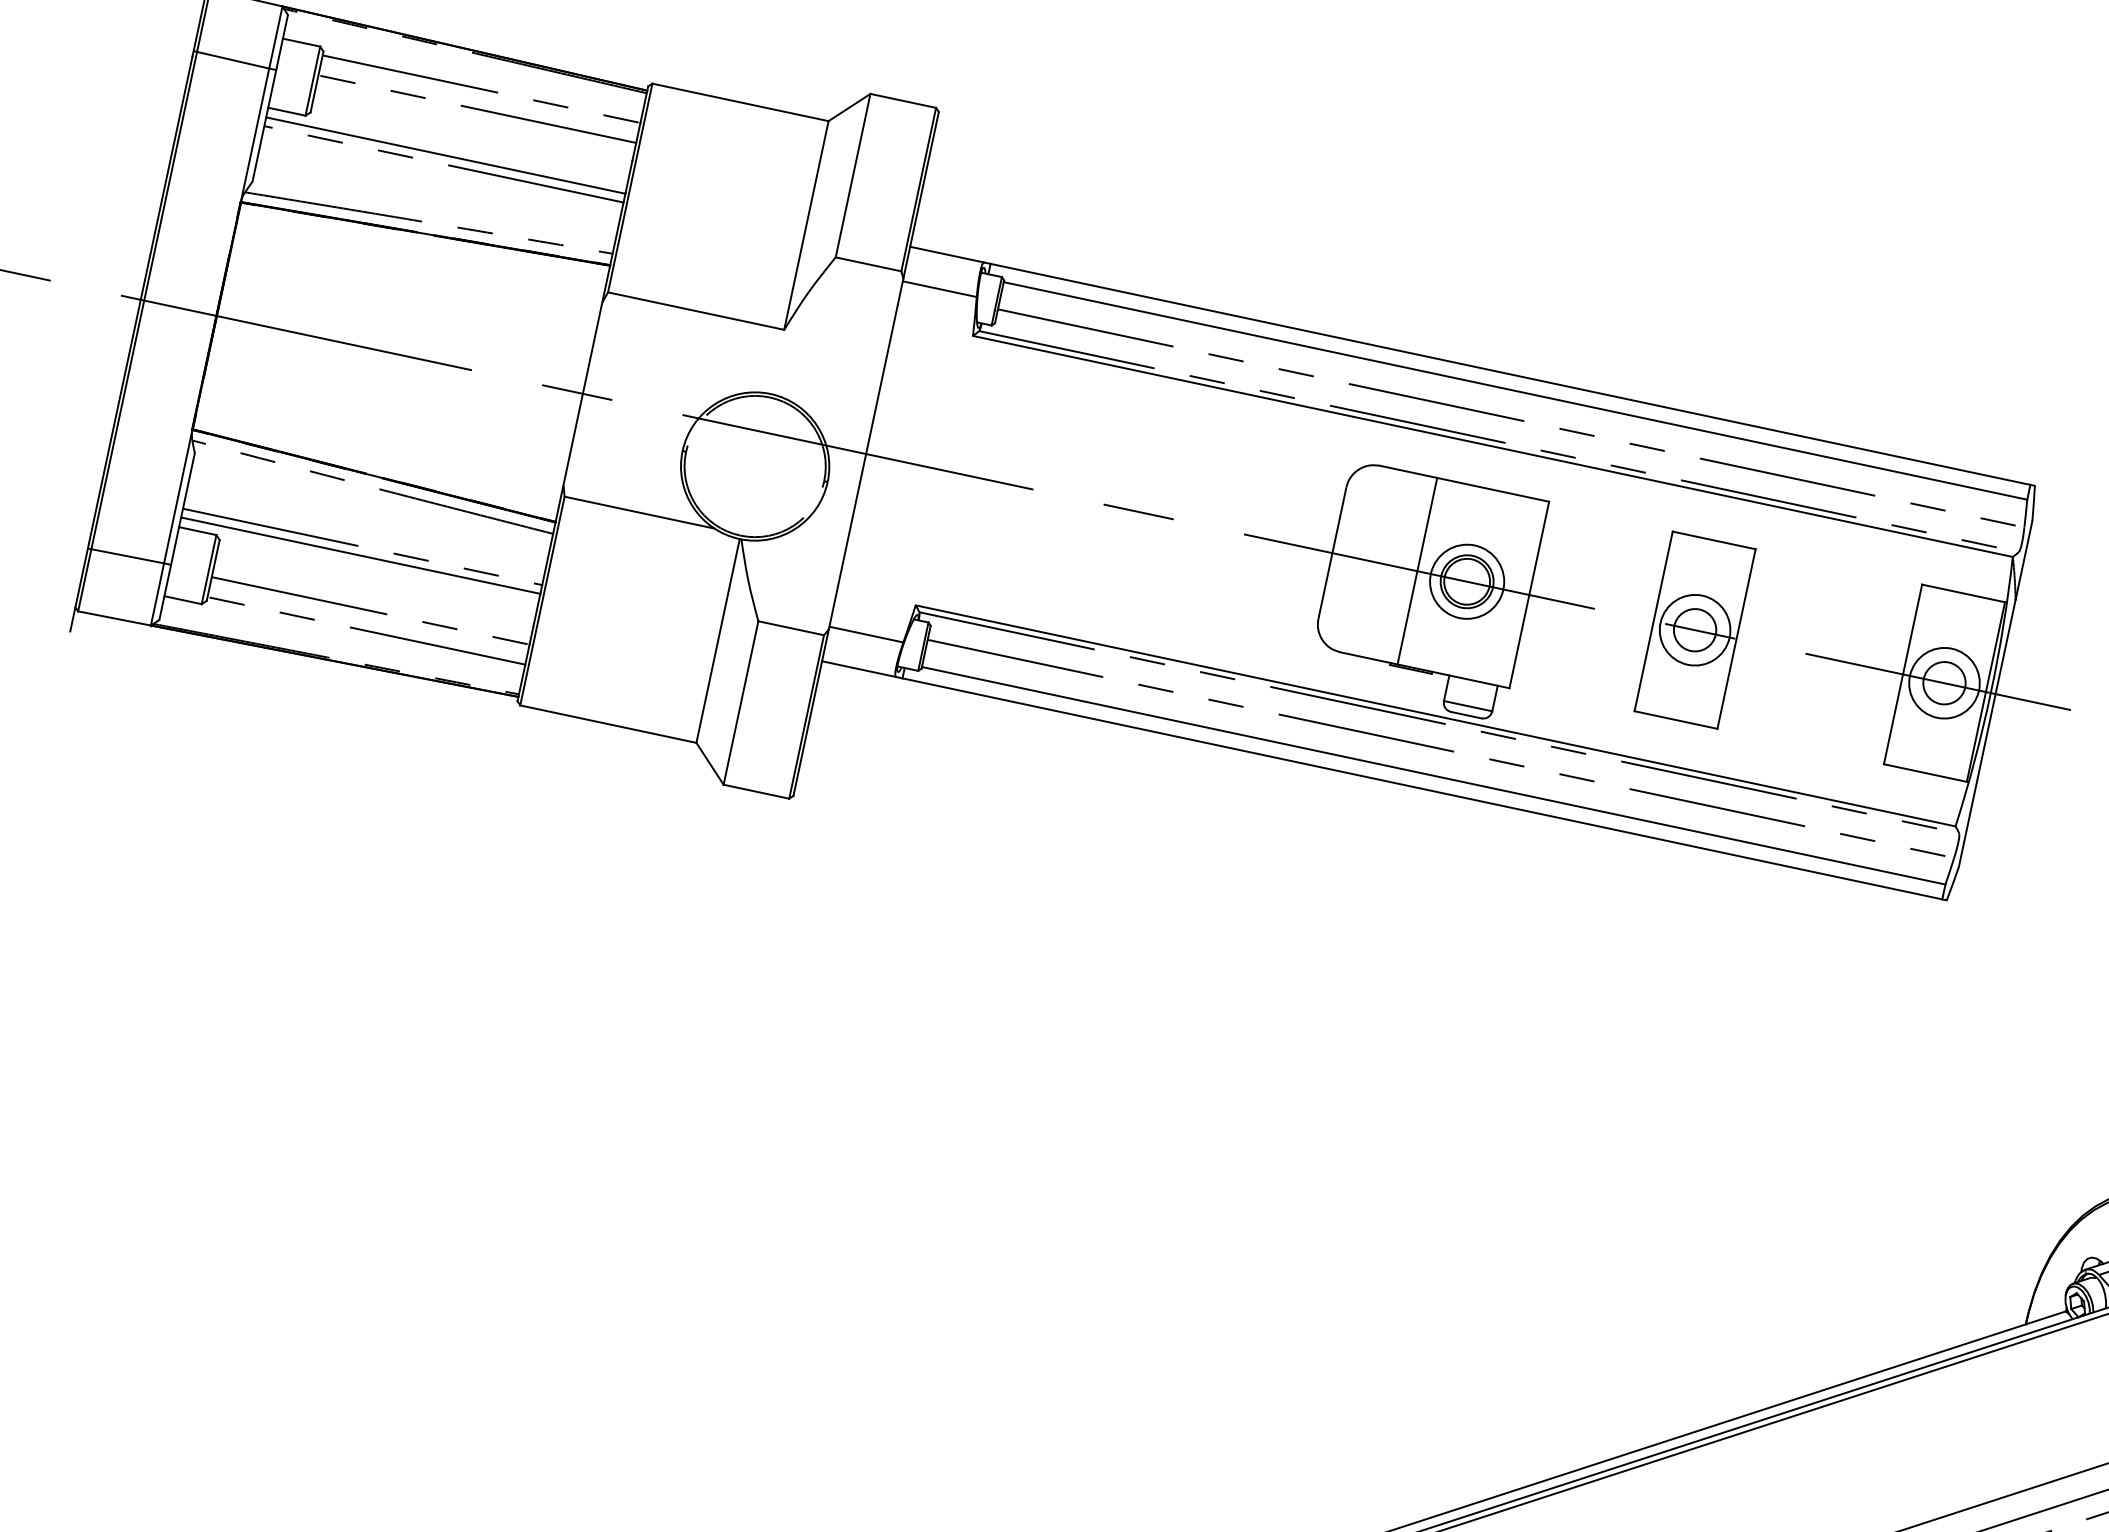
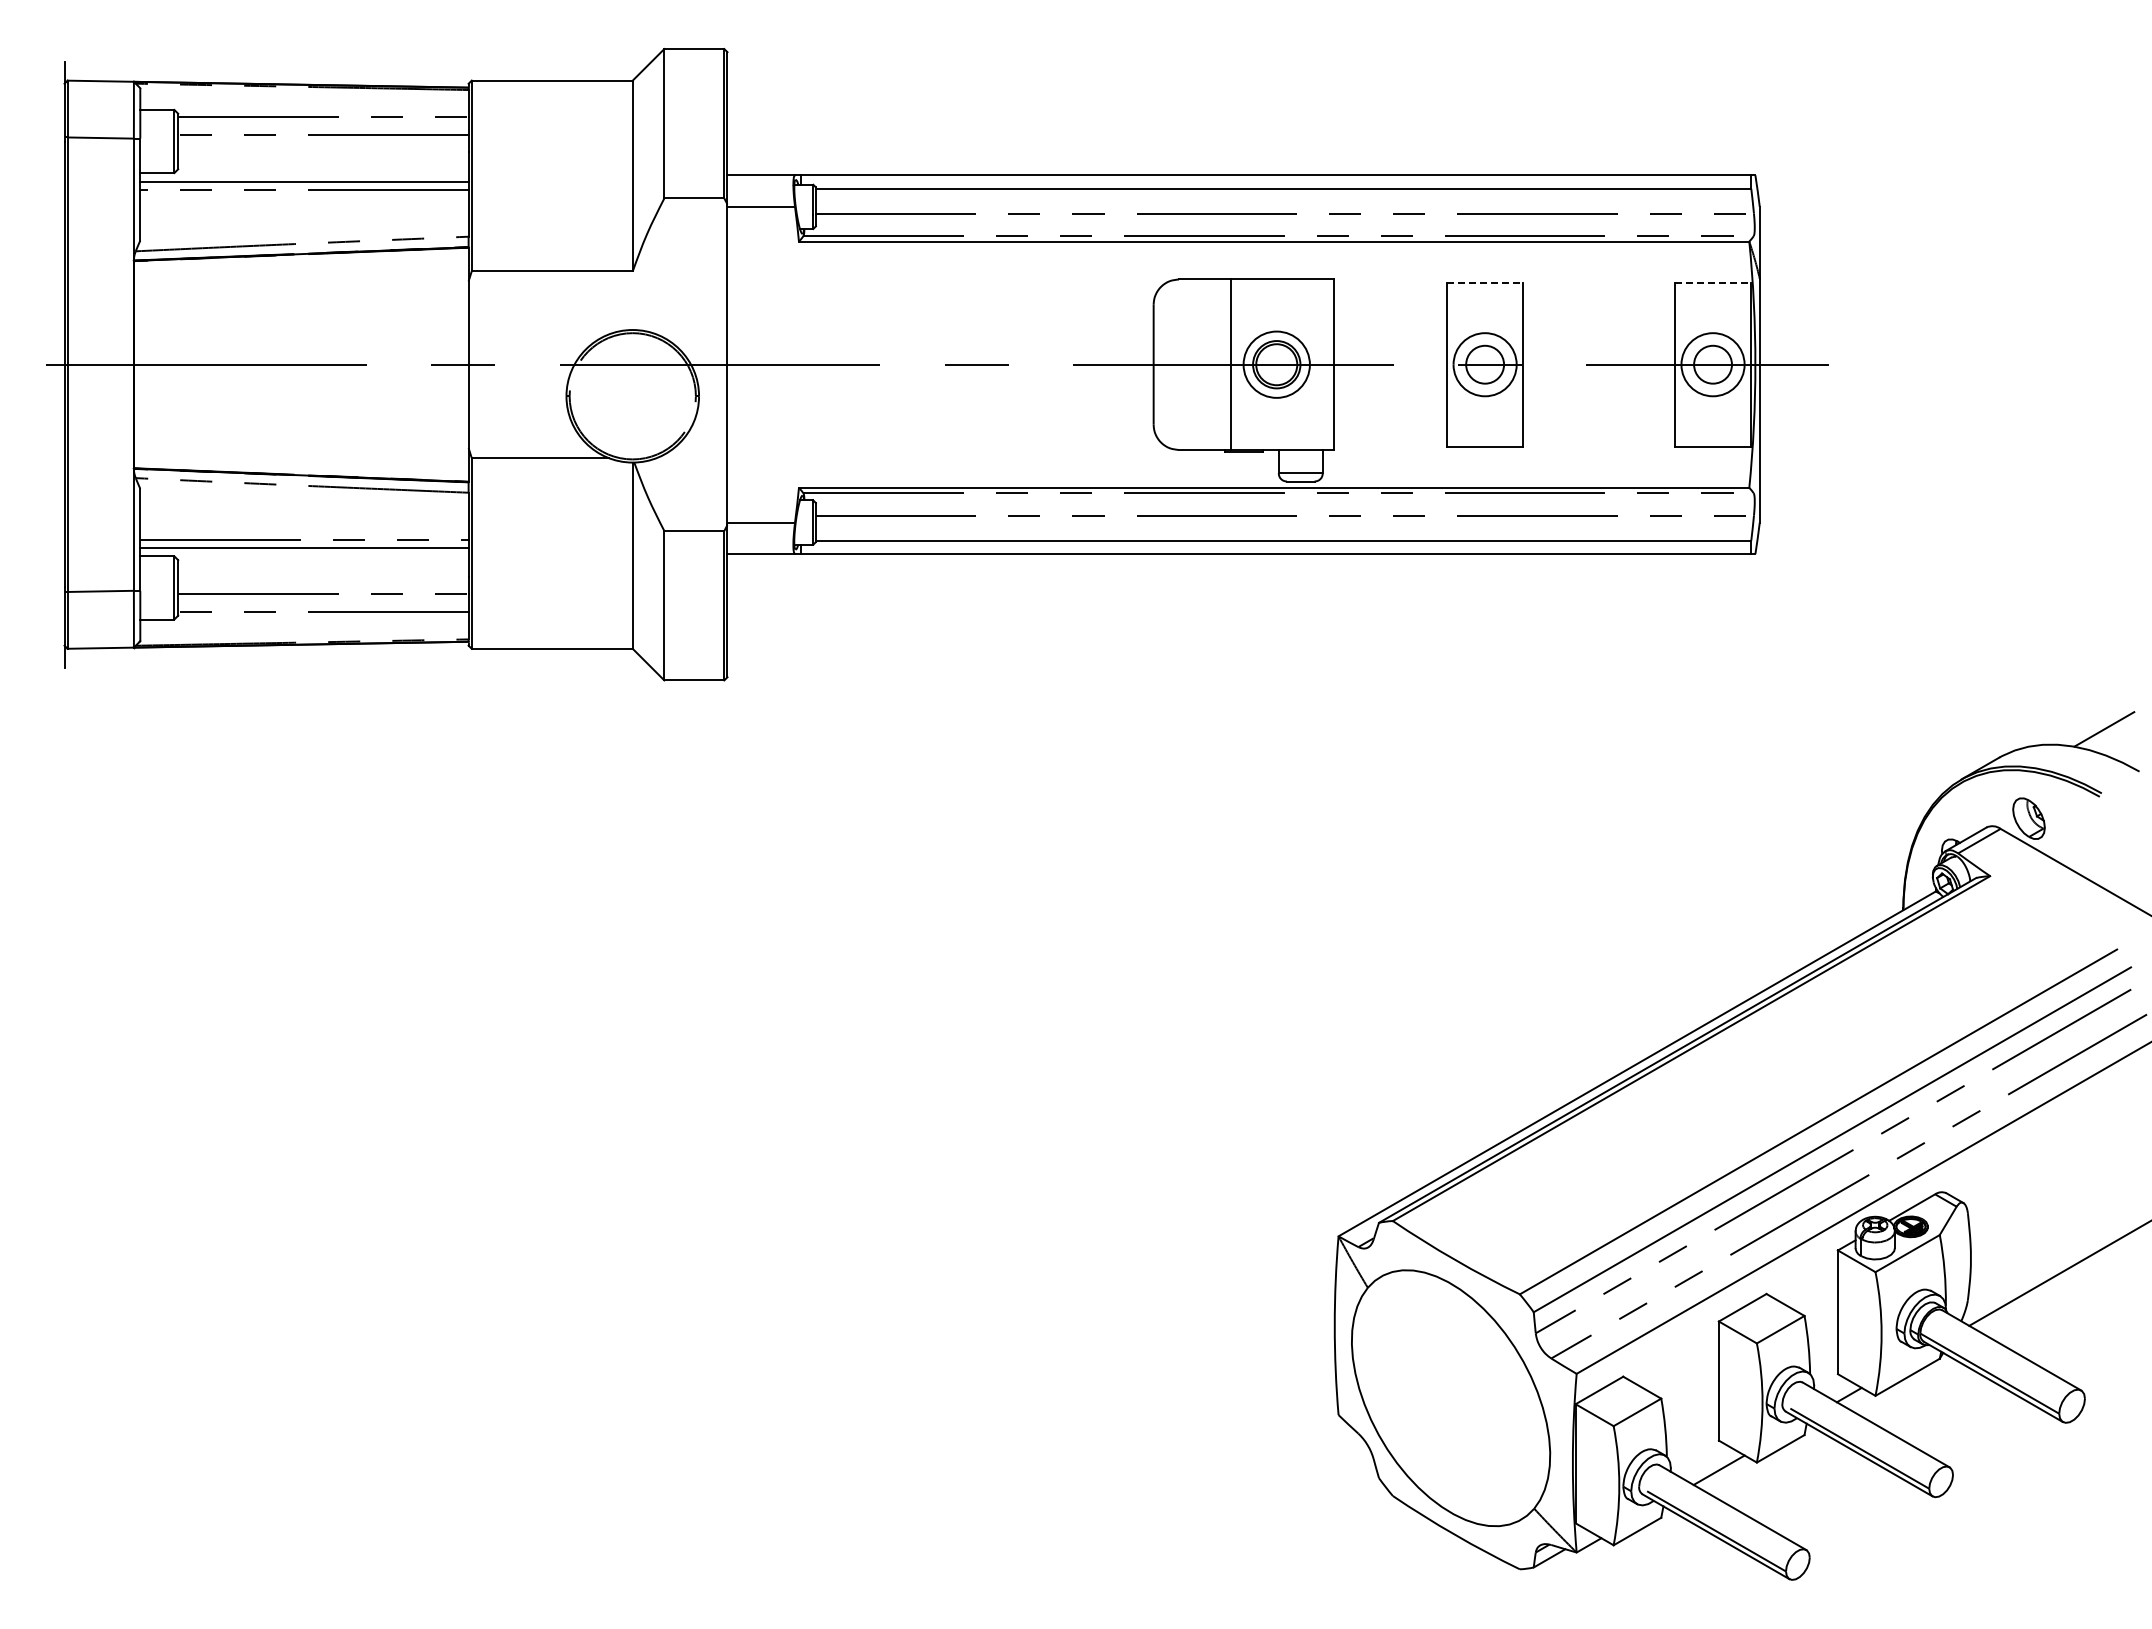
line: (1714, 540) -> (1485, 282), solid -> dashed
line: (1964, 593) -> (1713, 282), solid -> dashed

